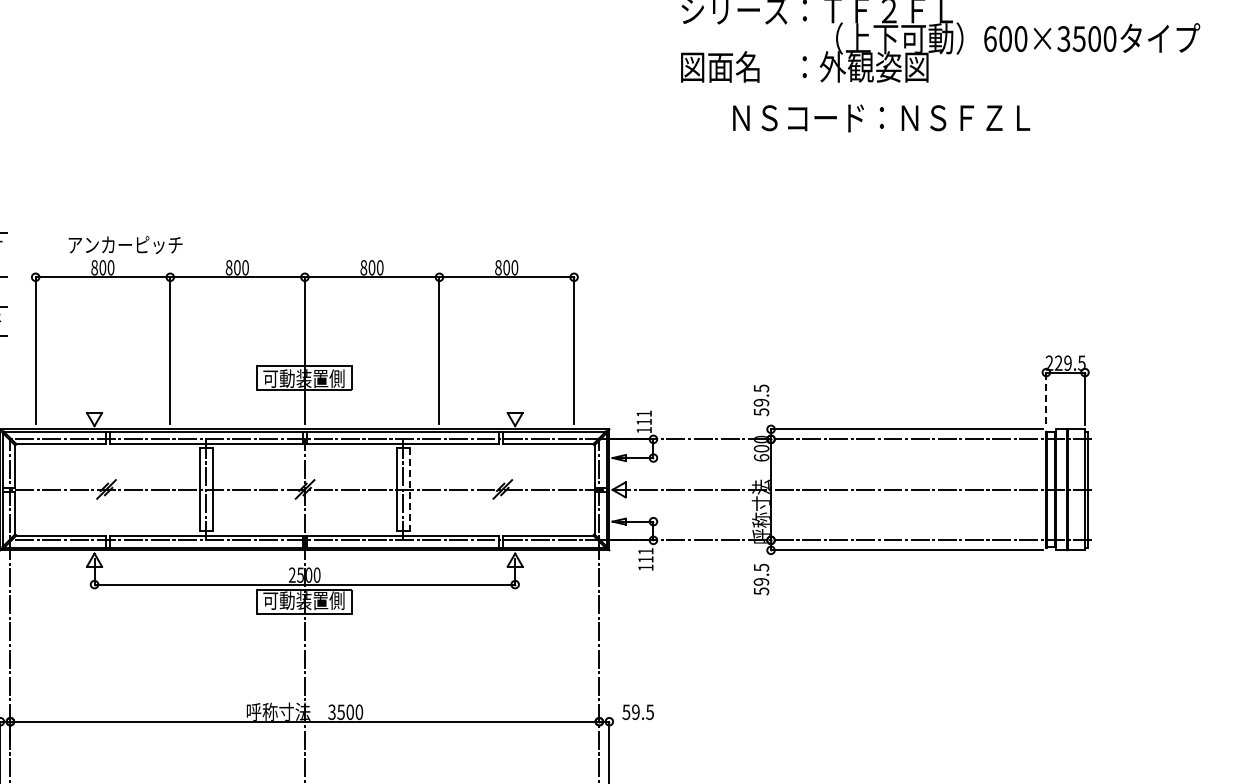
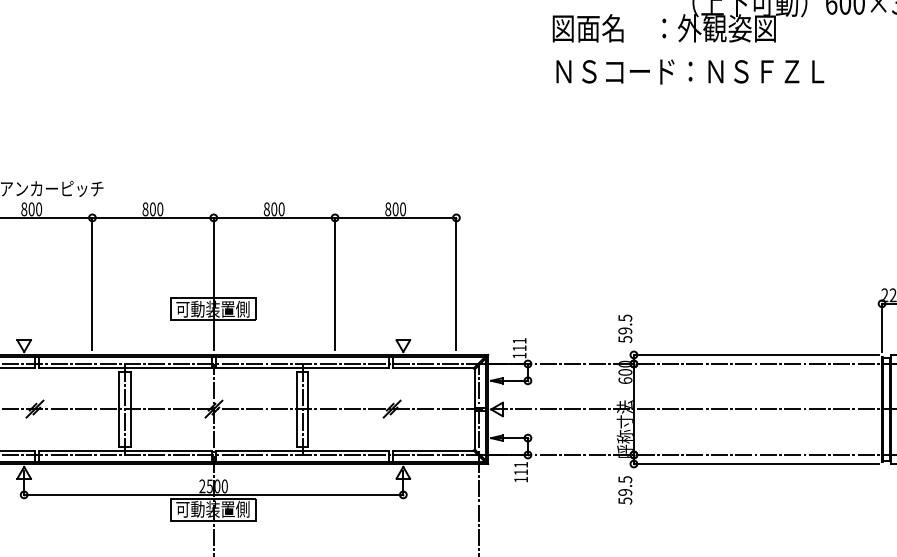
text: (881, 118) -> (690, 72), moved
line: (1046, 399) -> (882, 328), dashed -> solid
line: (409, 489) -> (308, 409), dashed -> solid

